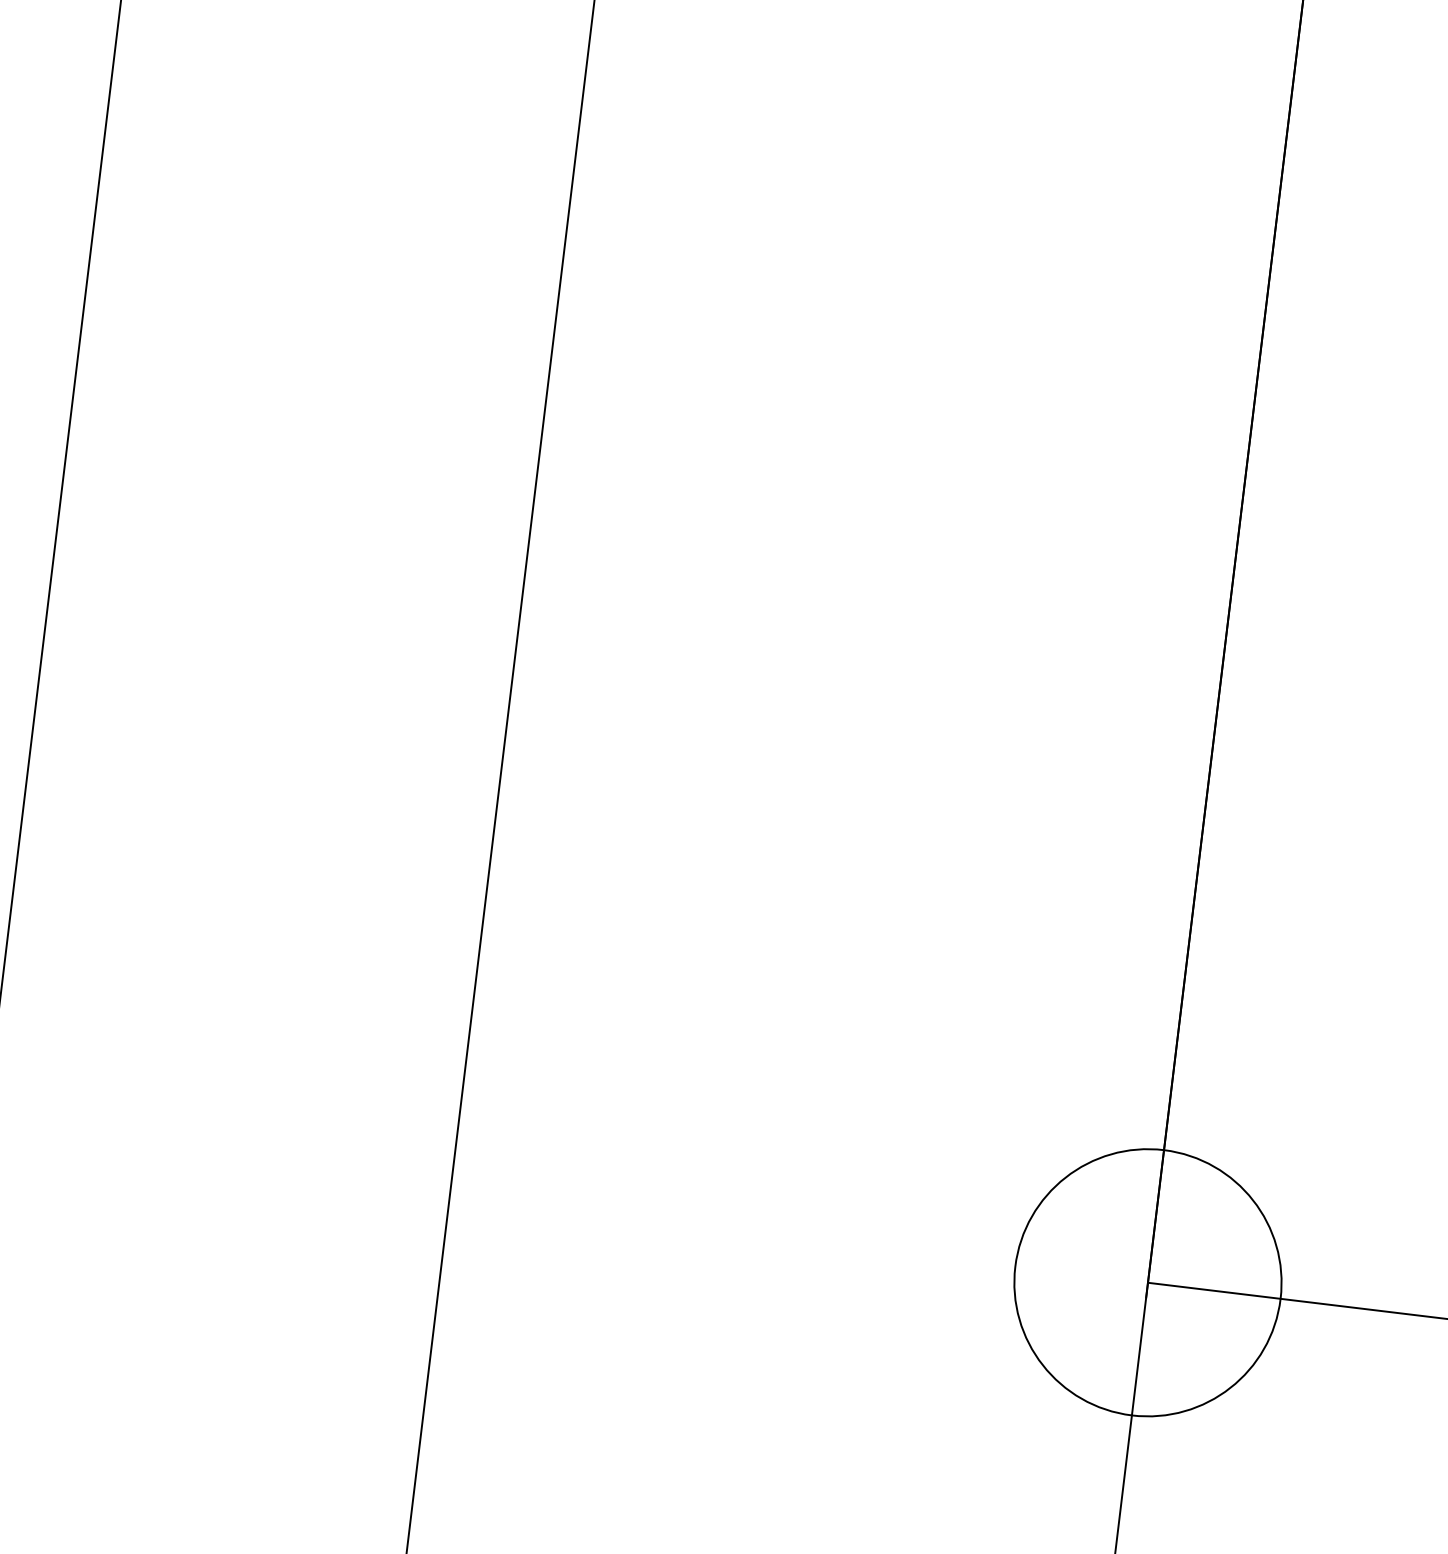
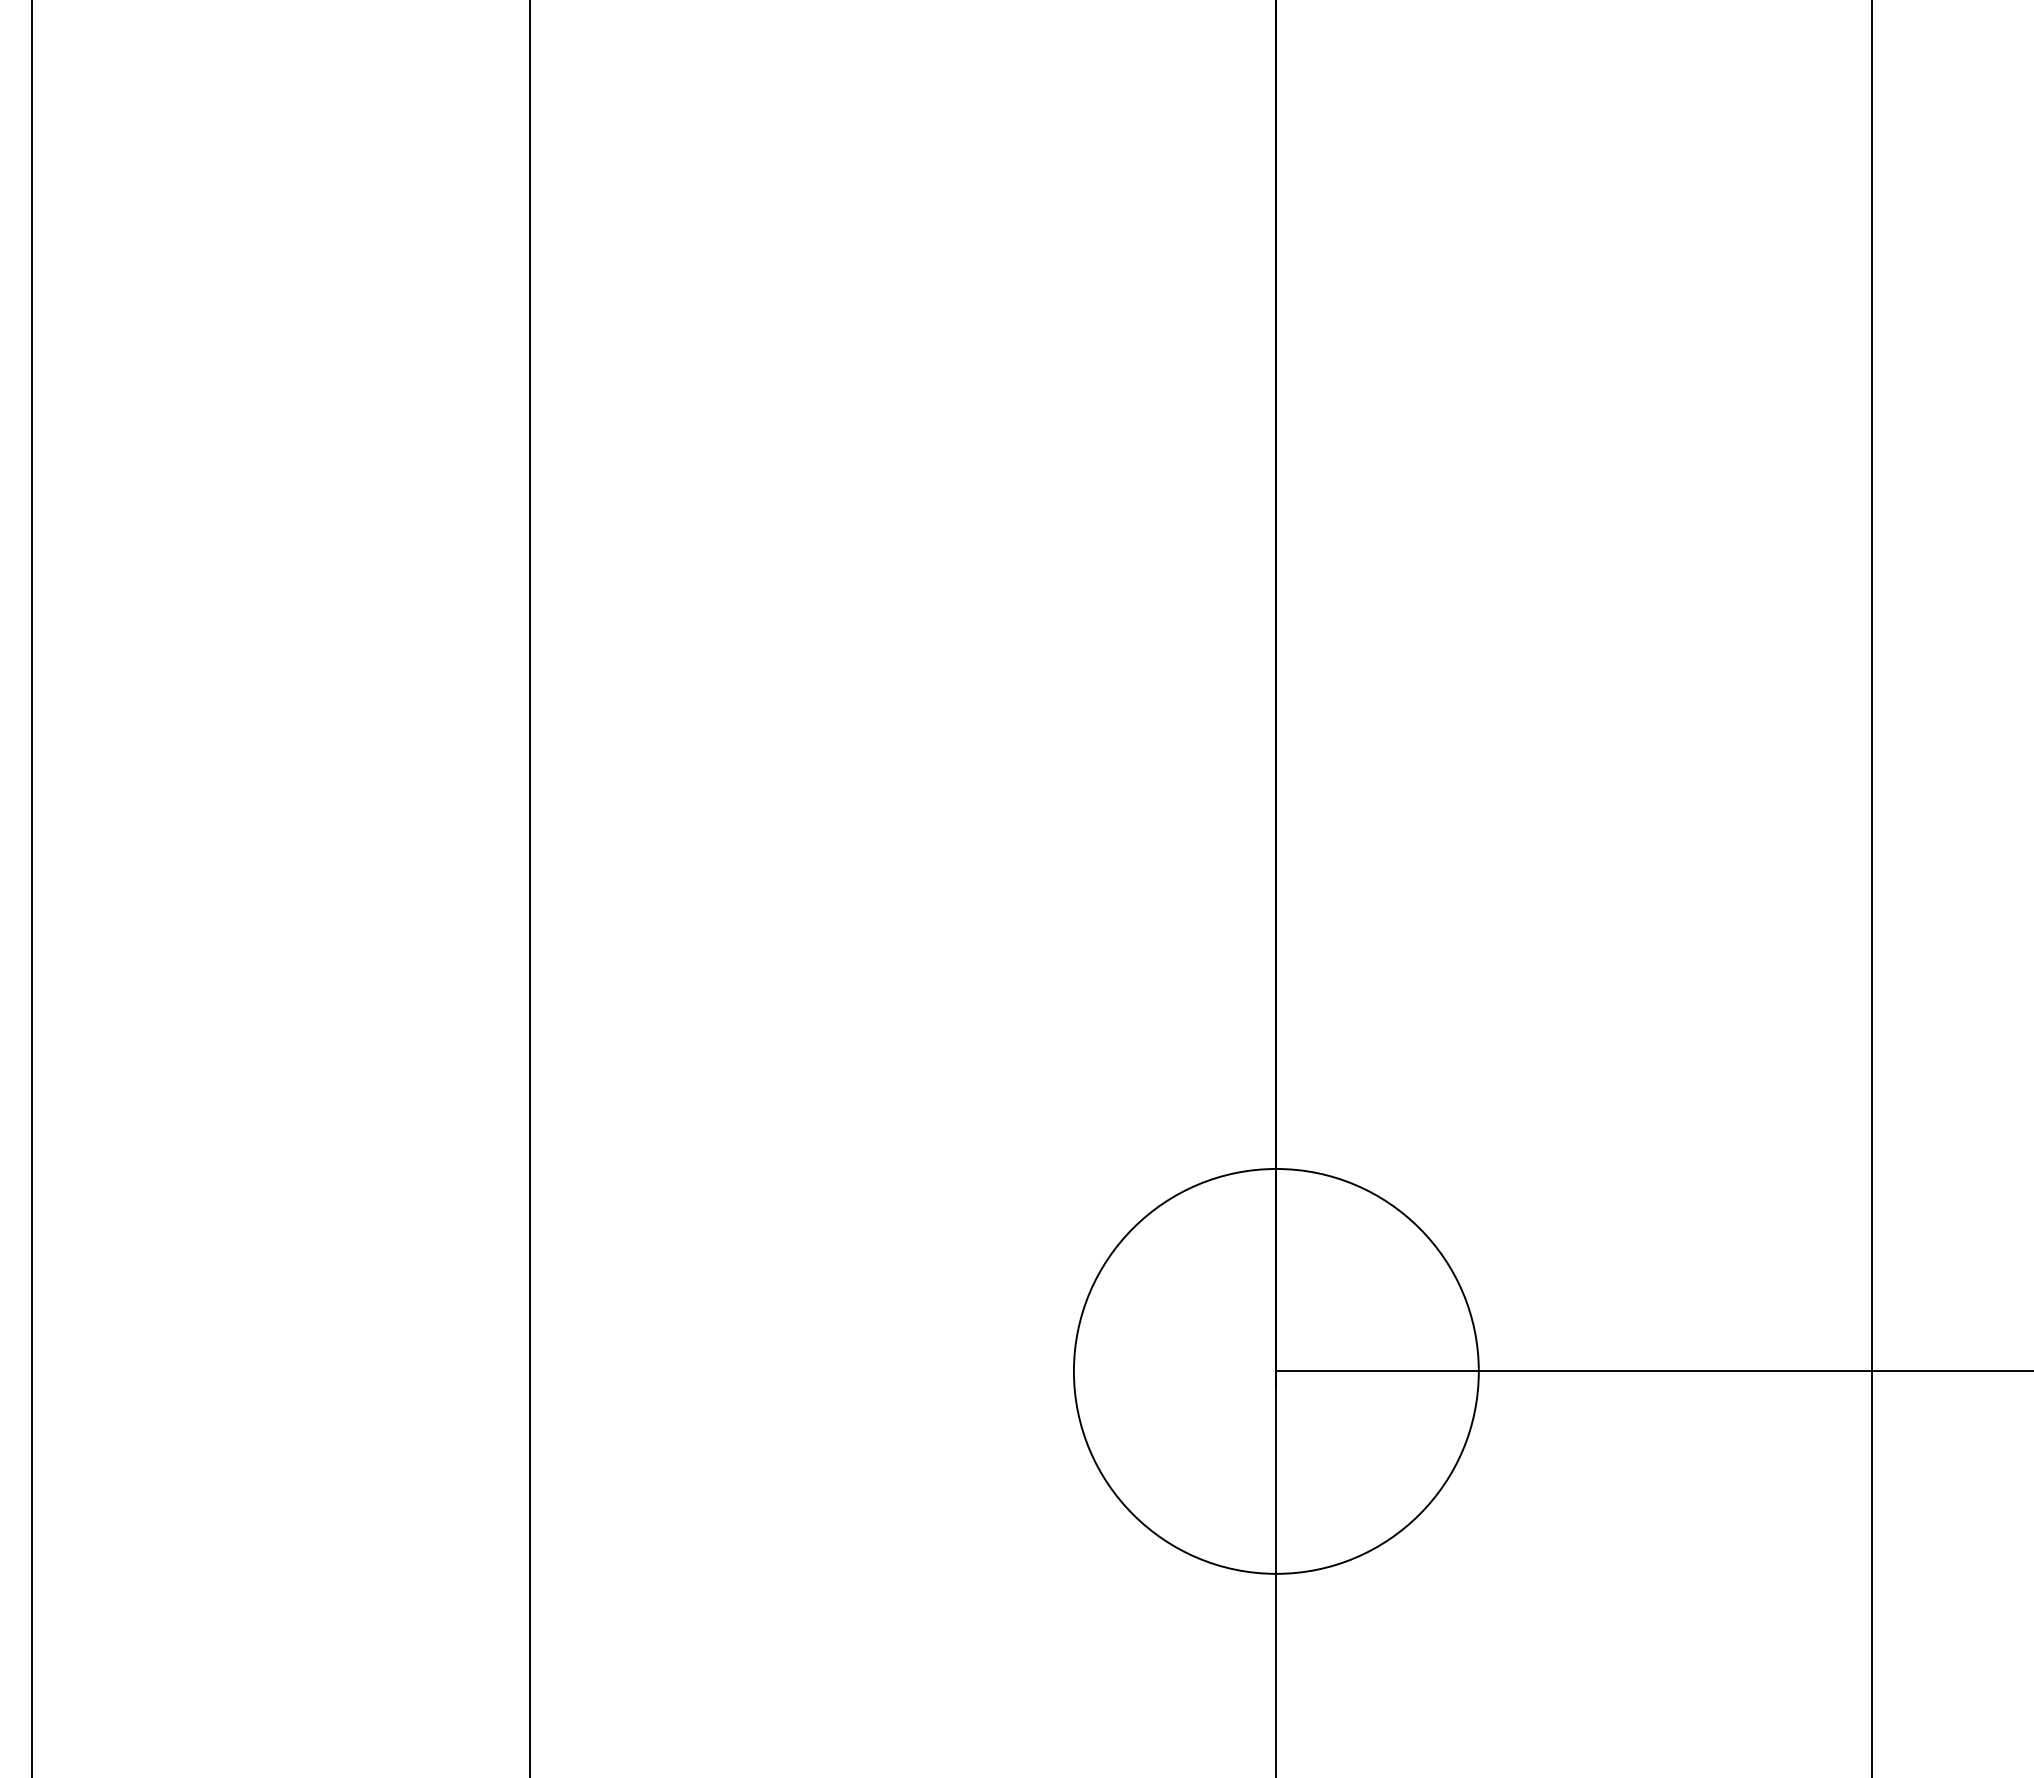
circle: (1147, 1281) -> (1275, 1370), size x1.43

